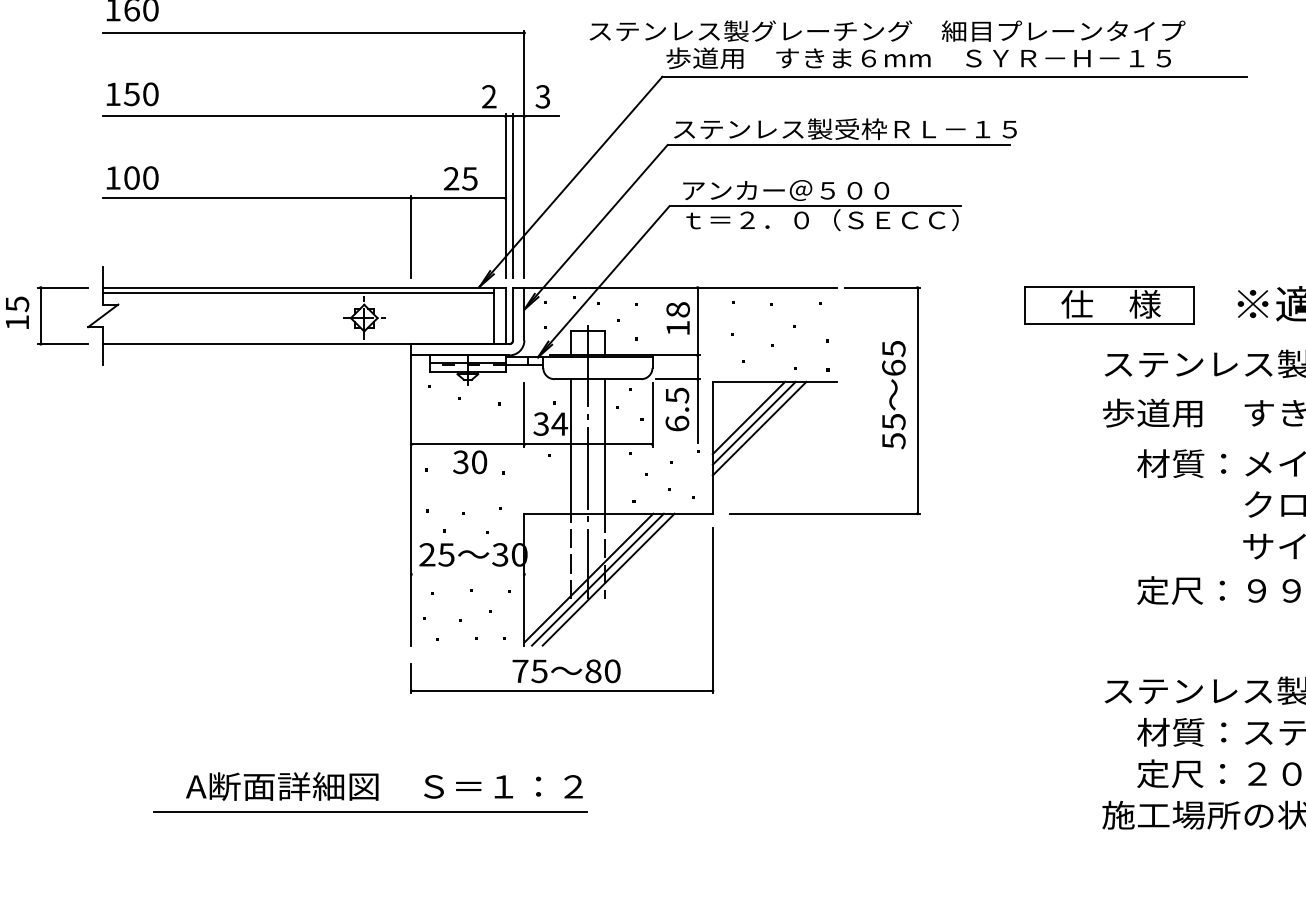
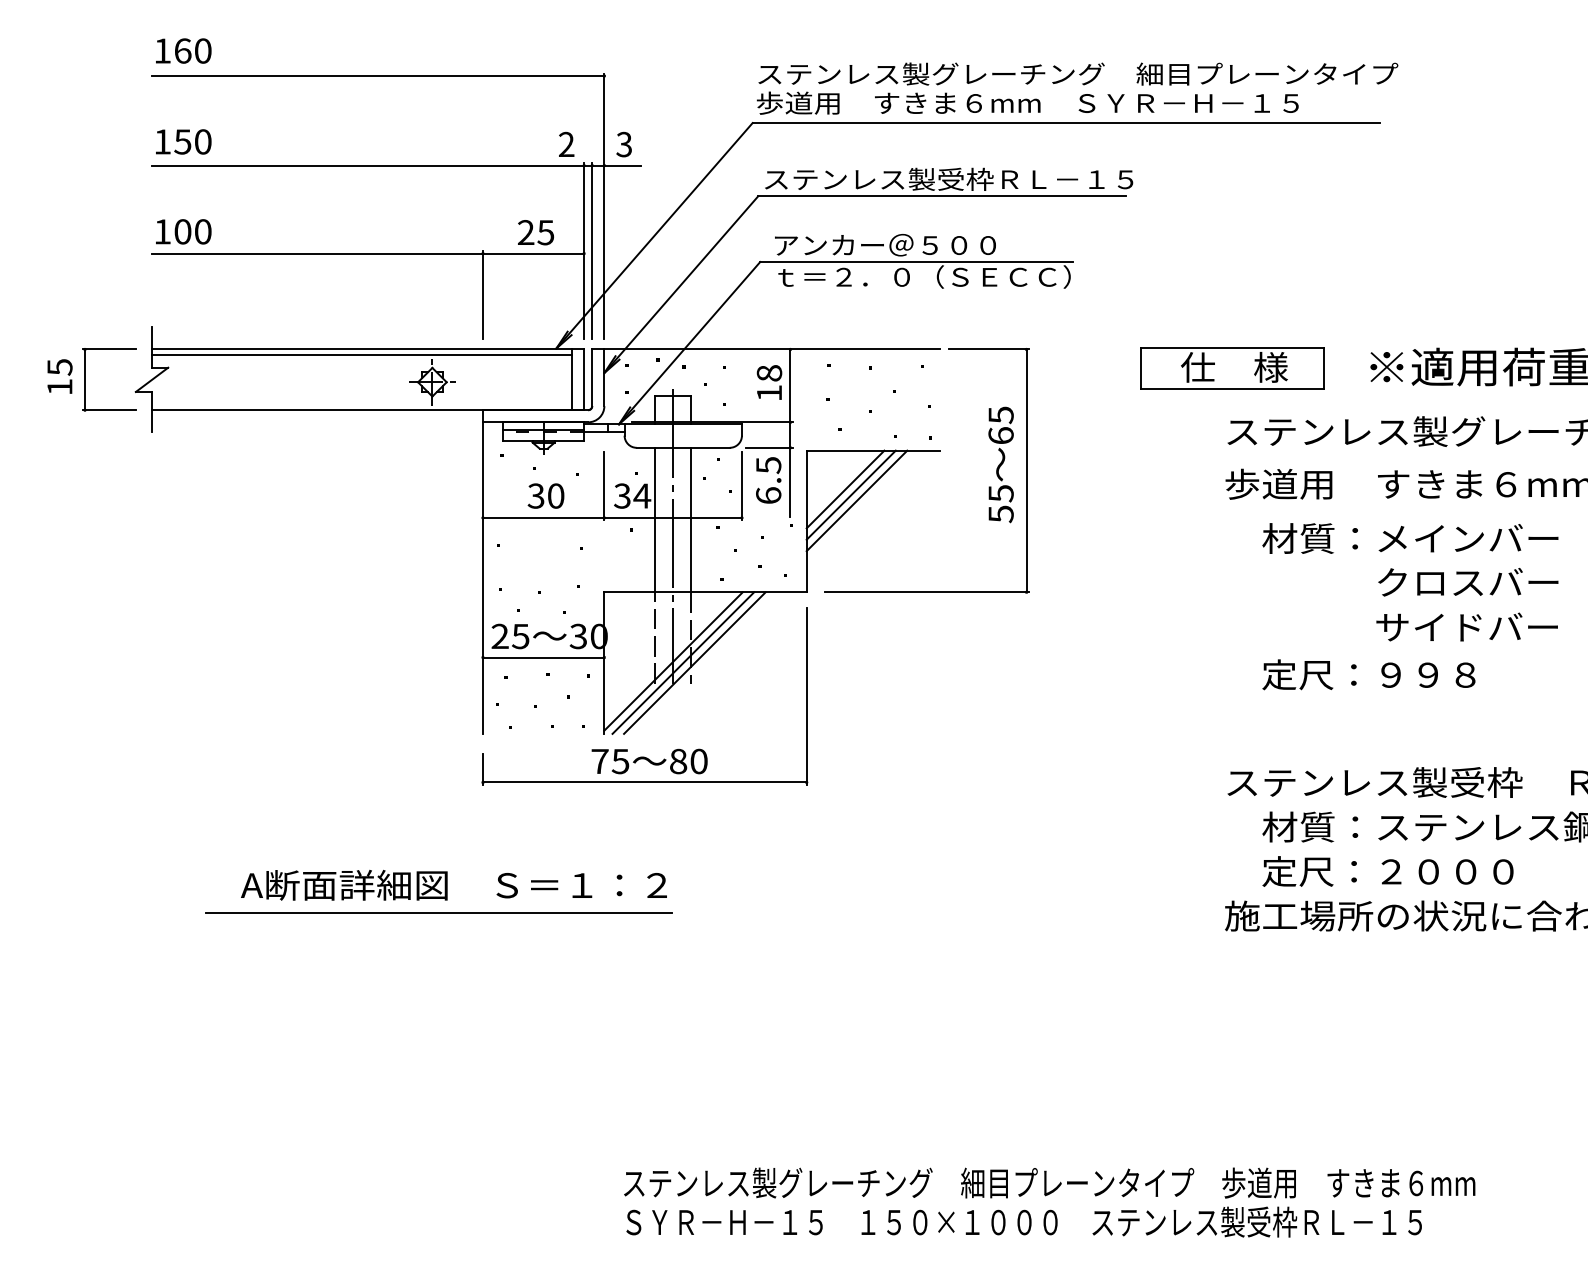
text: (887, 30) -> (1078, 73), moved
text: (469, 461) -> (545, 495), moved
line: (467, 574) -> (543, 657), added

